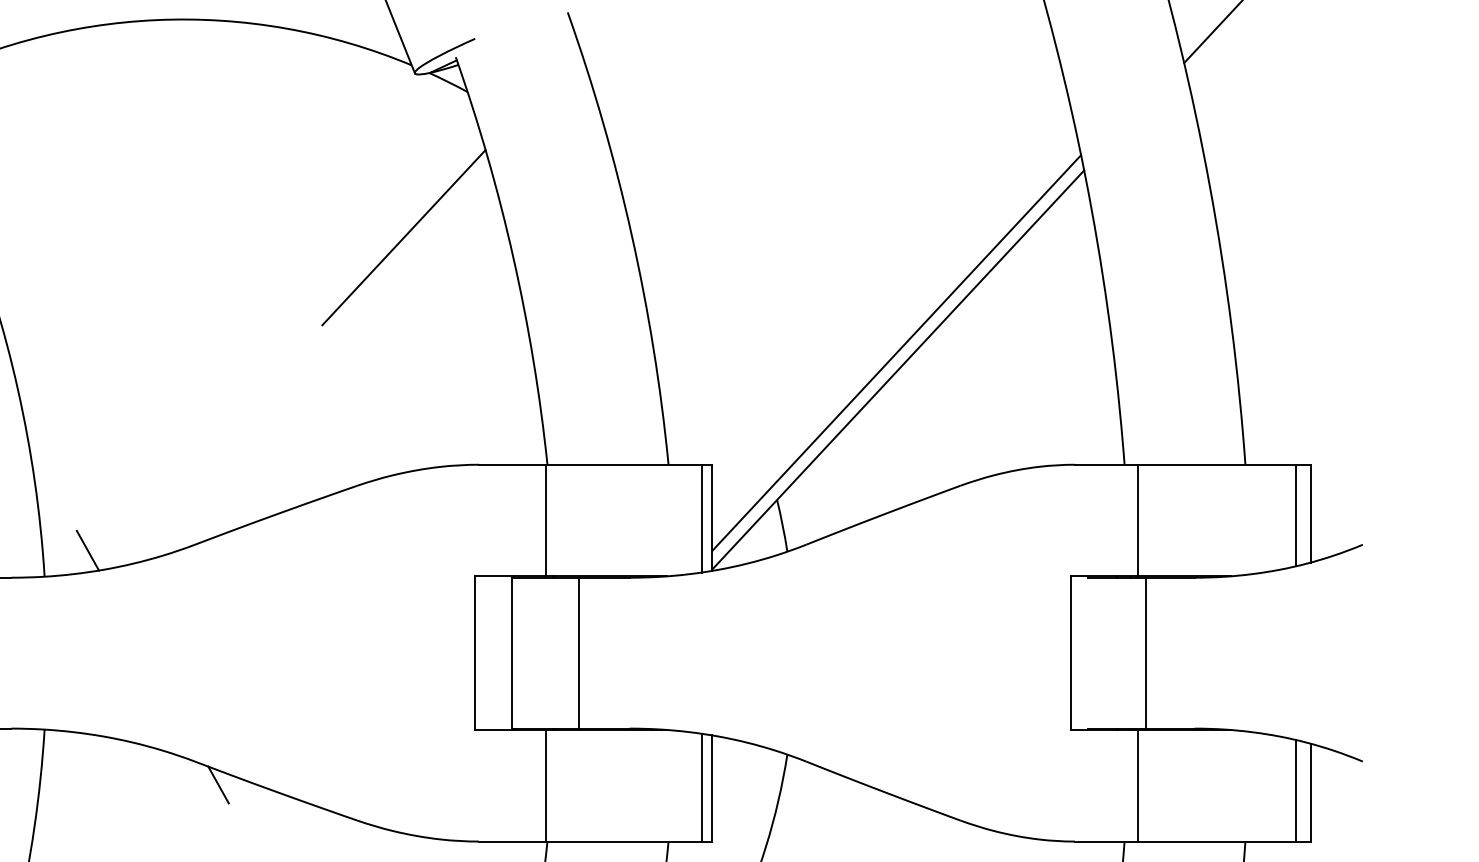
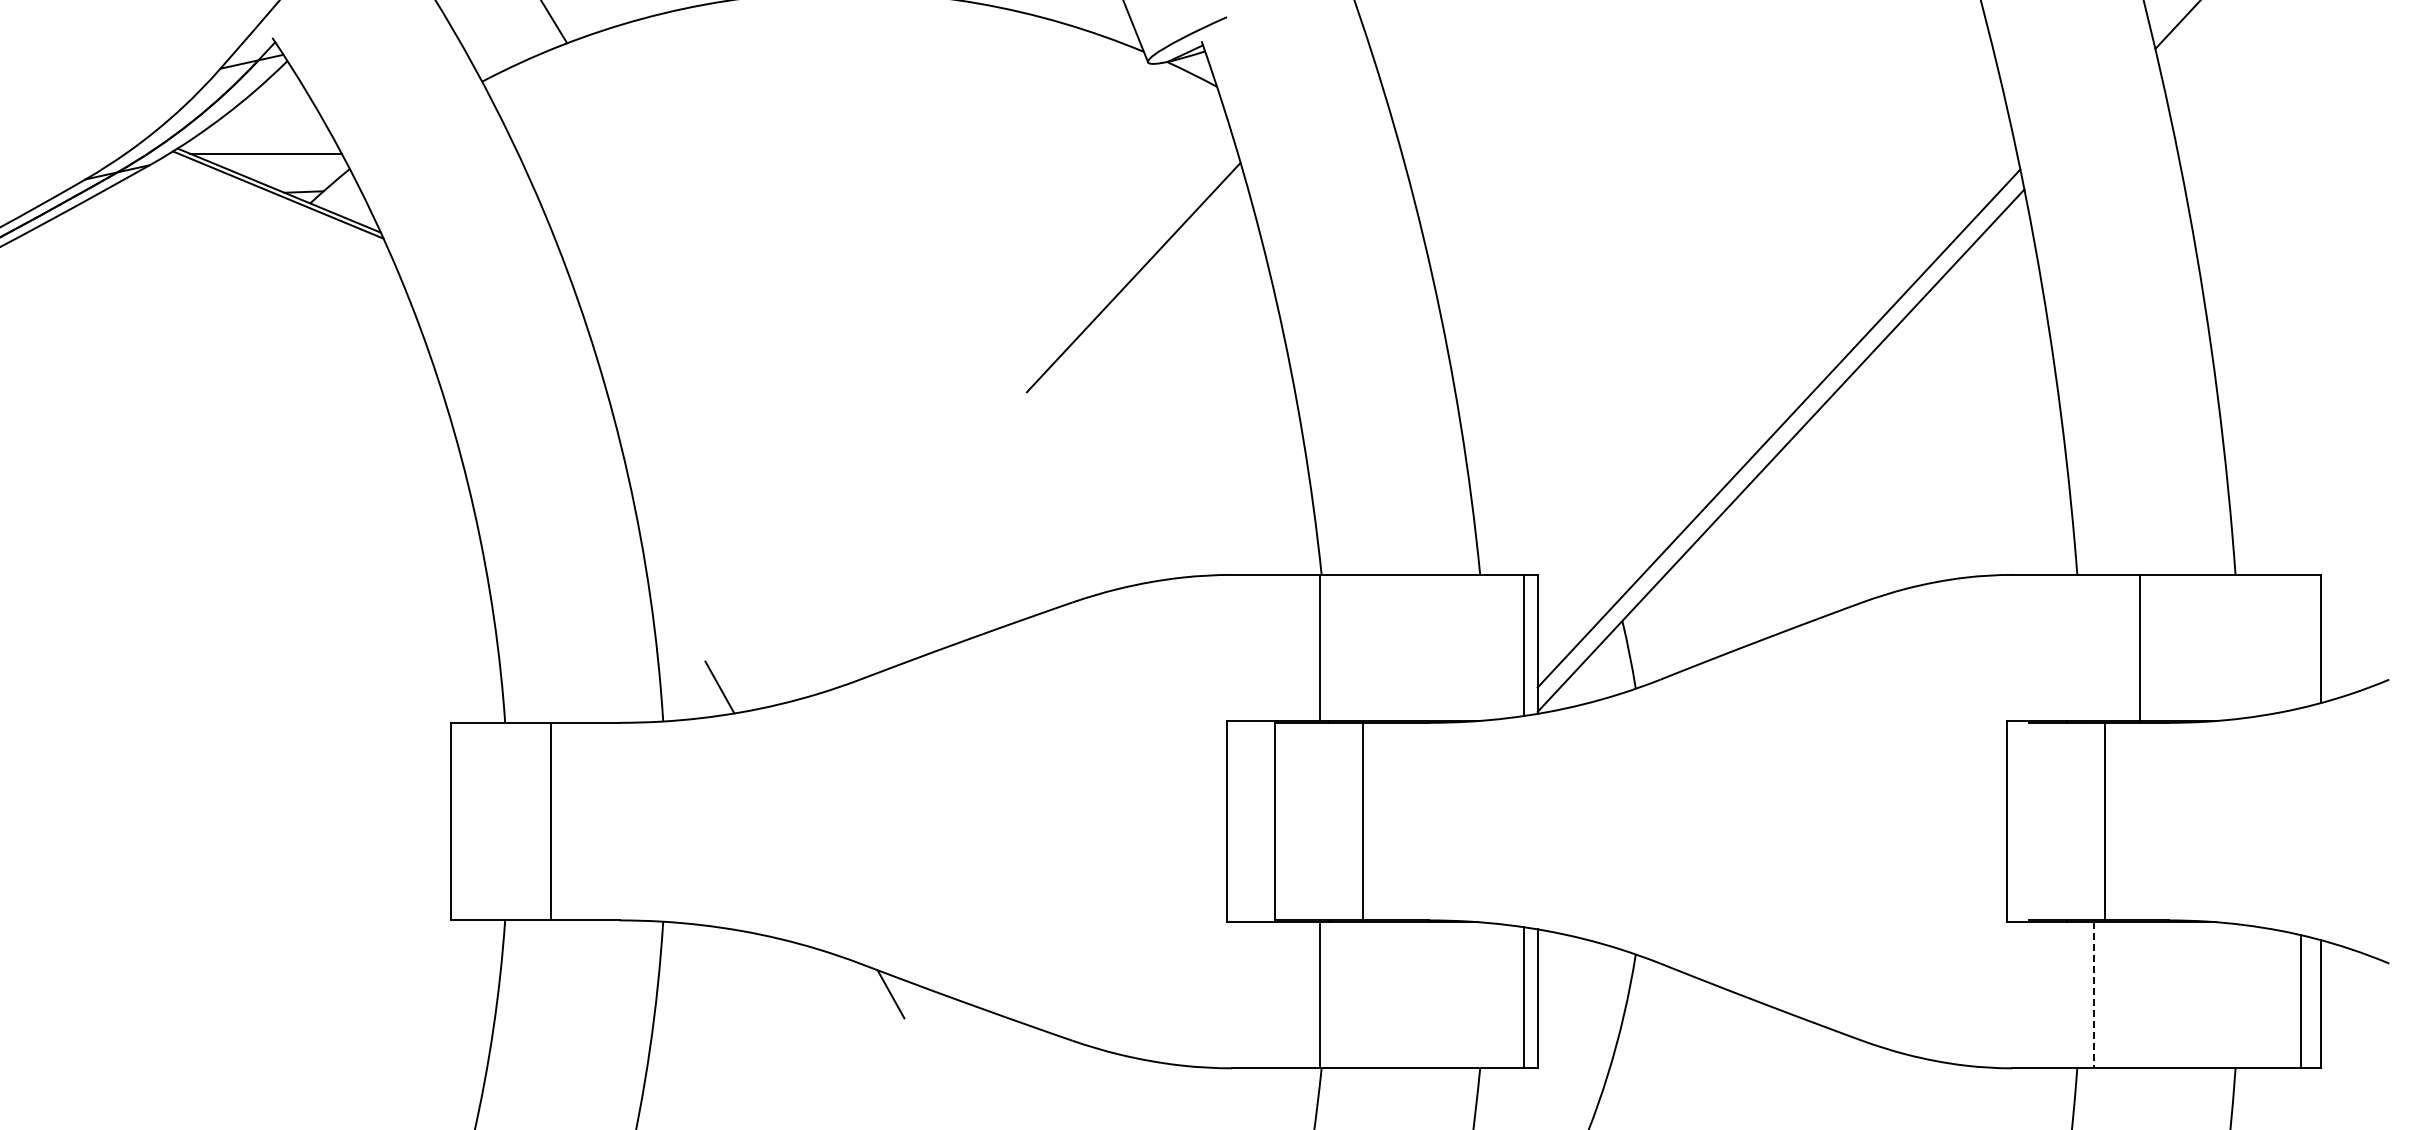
line: (1295, 515) -> (2301, 641), removed
line: (1137, 520) -> (2140, 647), moved
line: (1137, 785) -> (2094, 995), solid -> dashed

